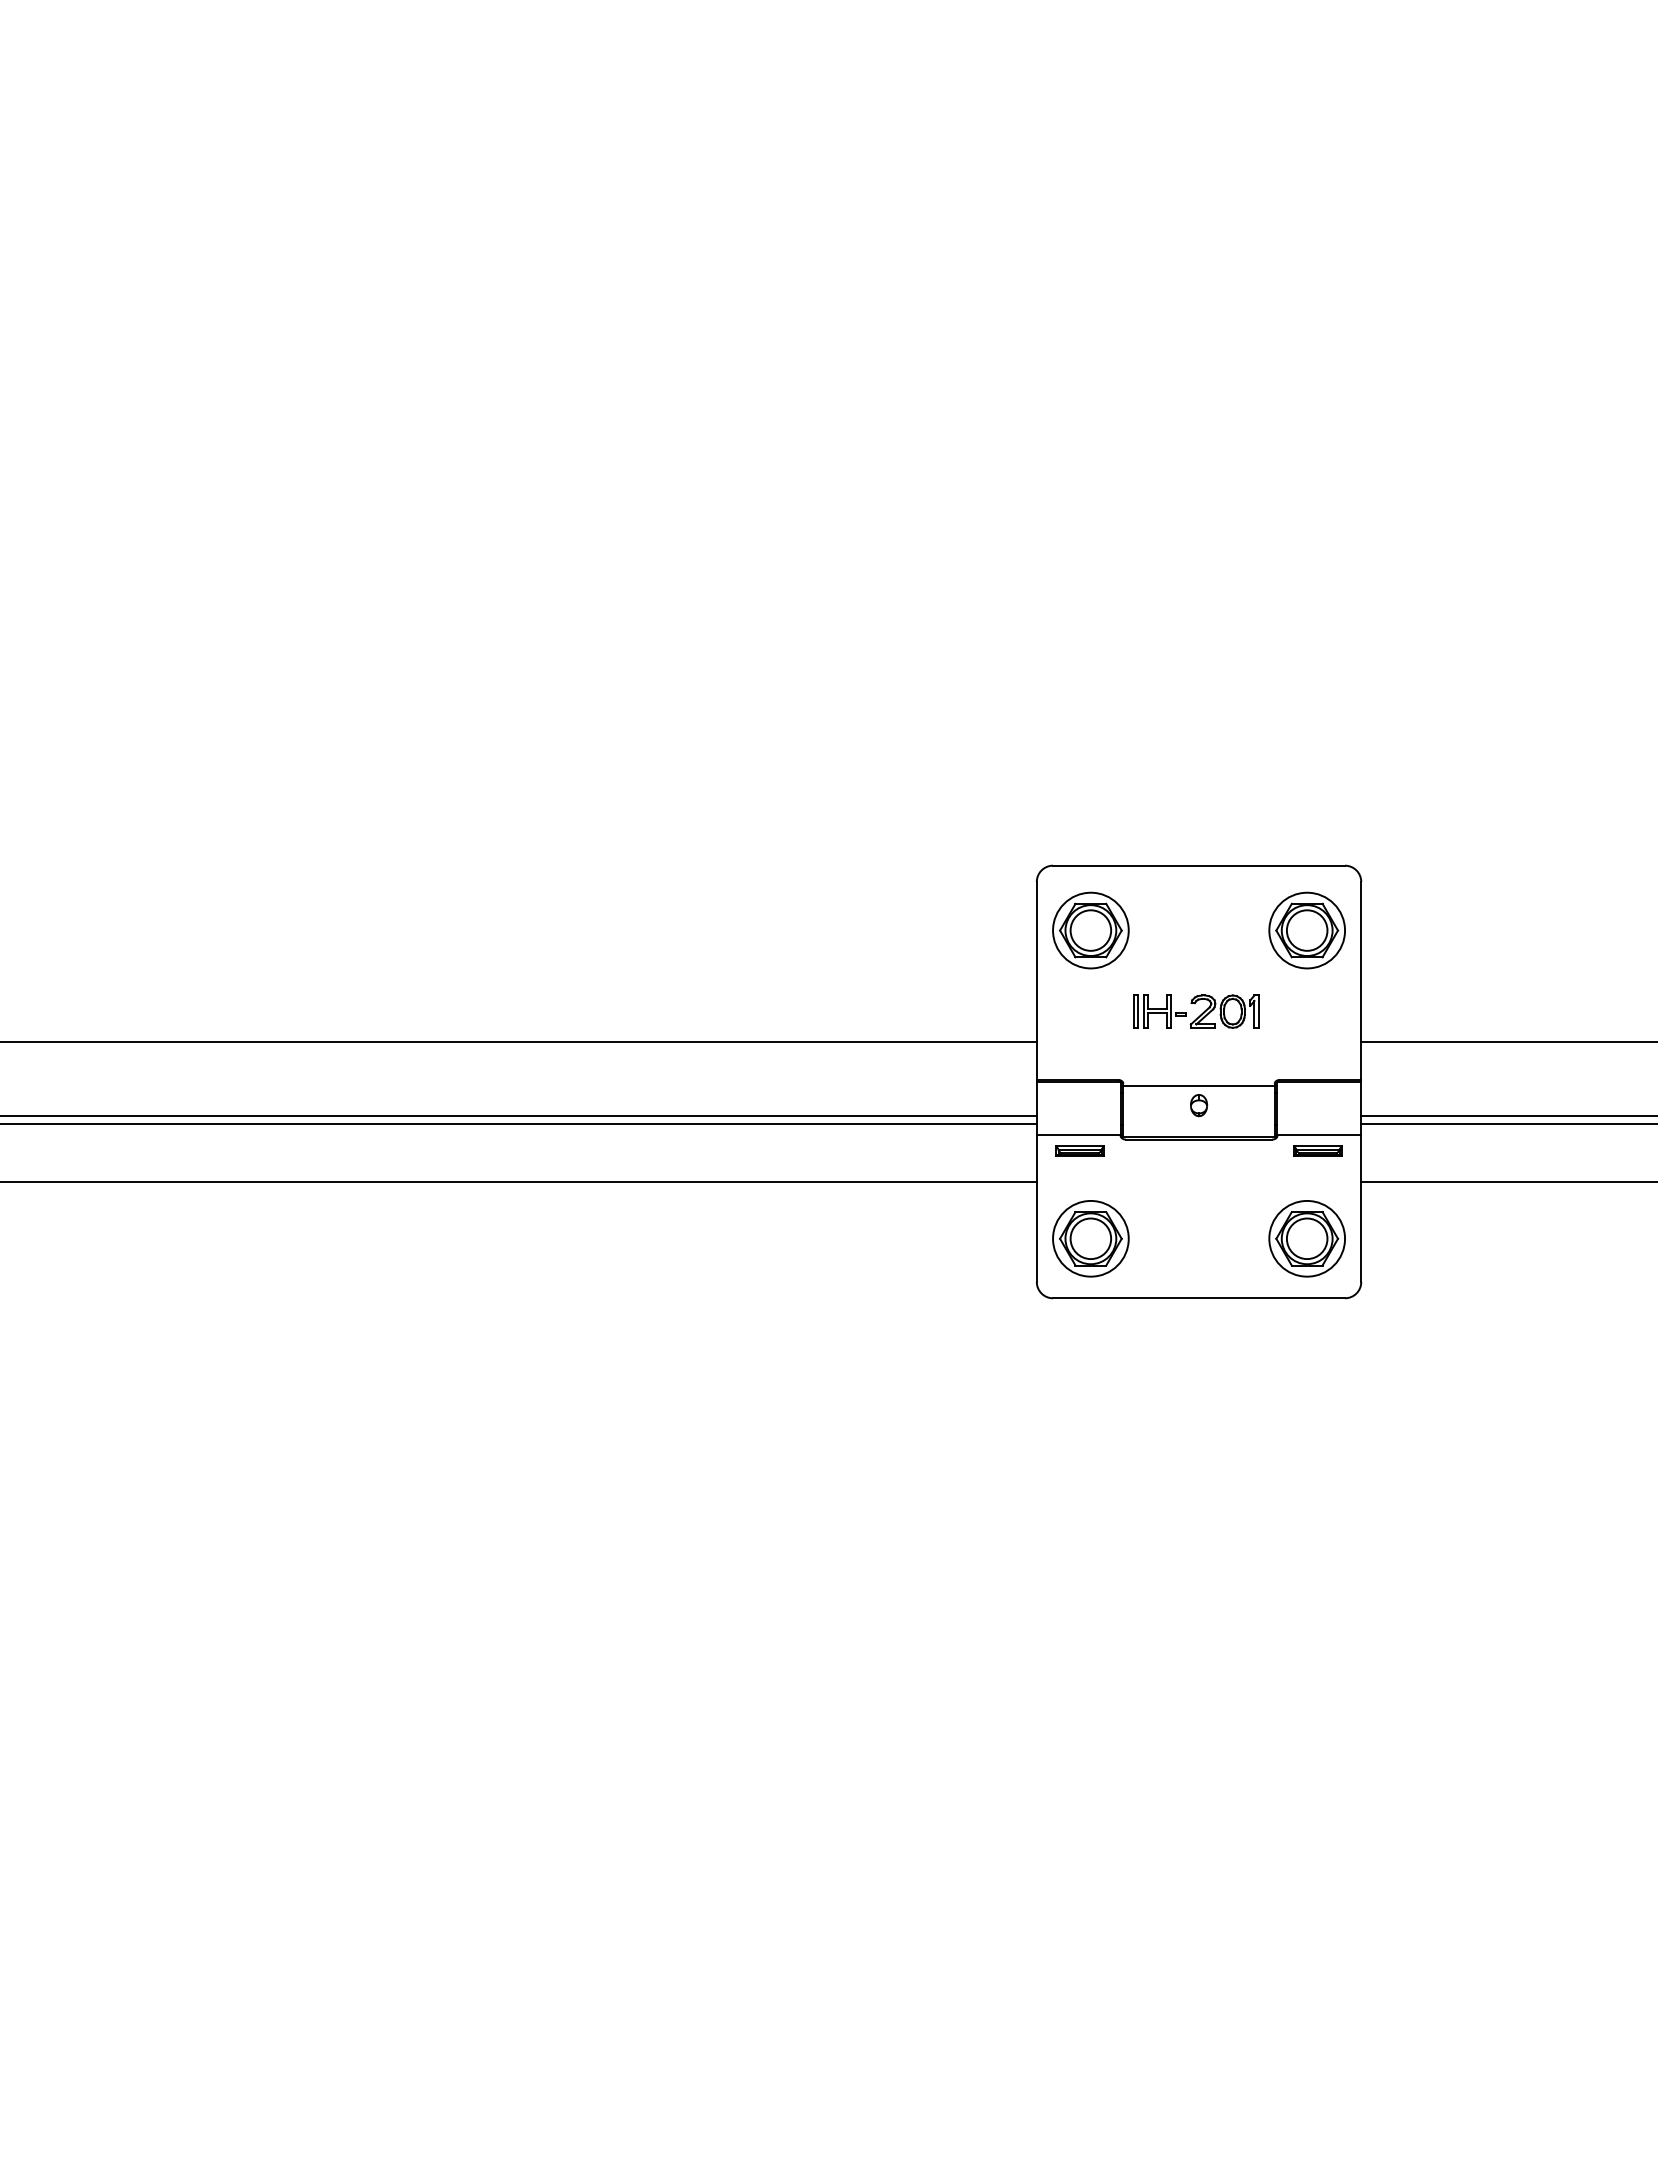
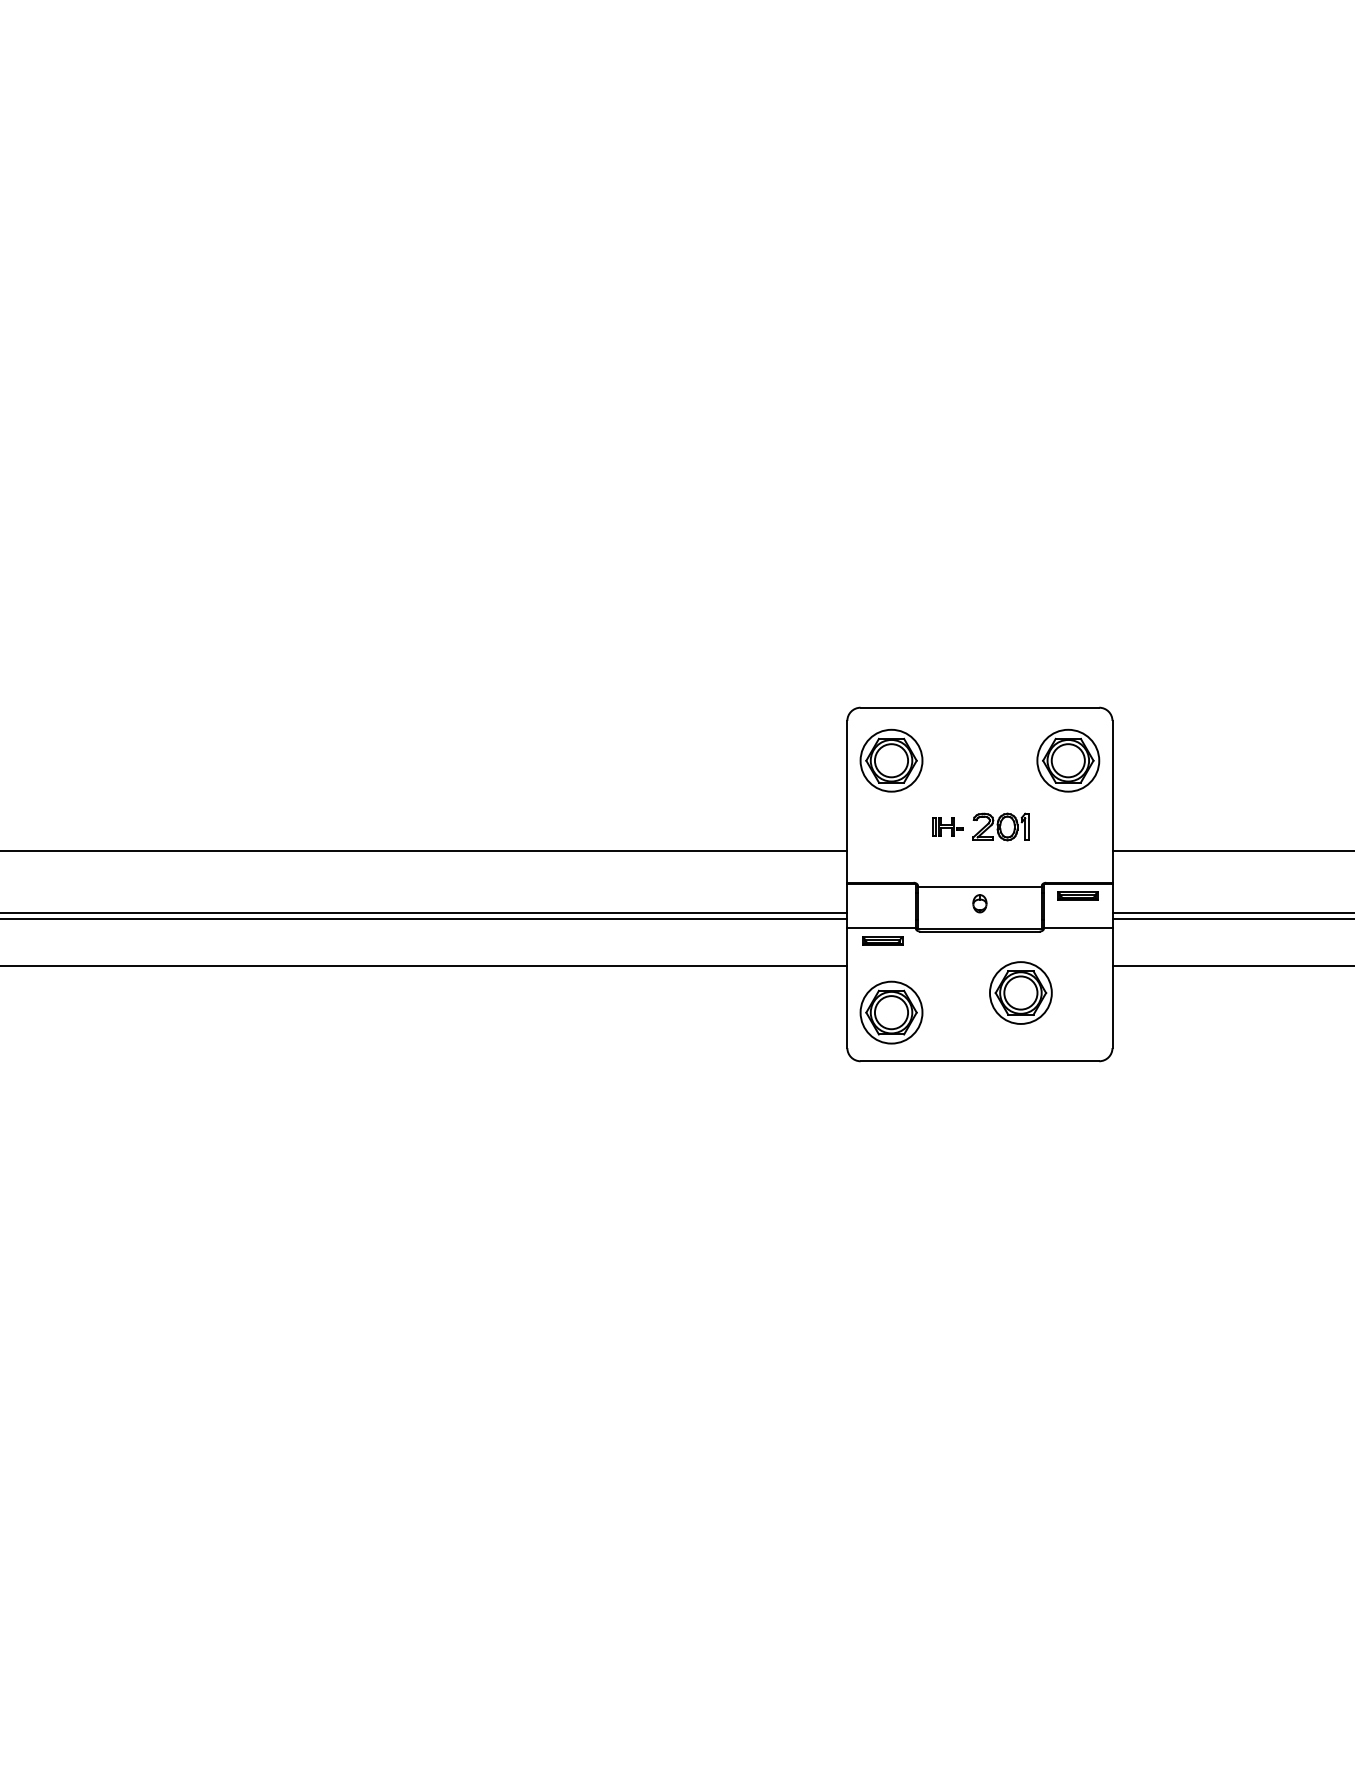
part: (1159, 1011) -> (947, 826), size x0.7
part: (1317, 1150) -> (1077, 895), moved
part: (1306, 1238) -> (1020, 992), moved

